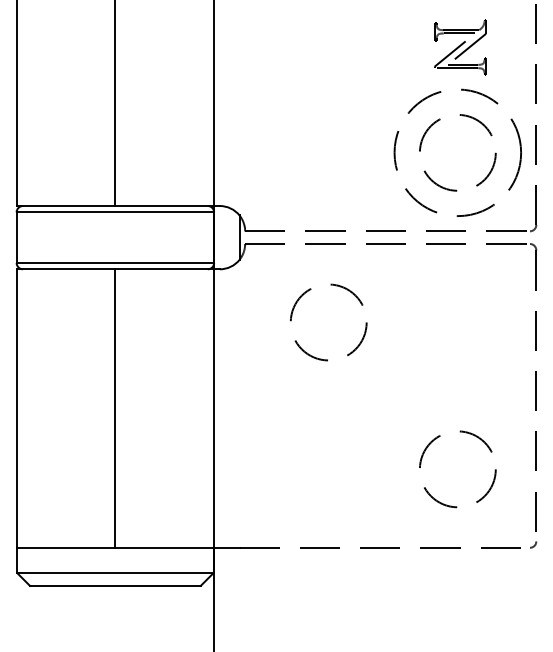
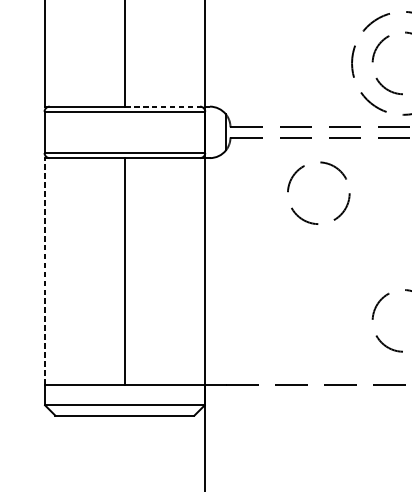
line: (168, 206) -> (168, 107), solid -> dashed
circle: (328, 322) -> (318, 193), moved
line: (17, 408) -> (45, 271), solid -> dashed

